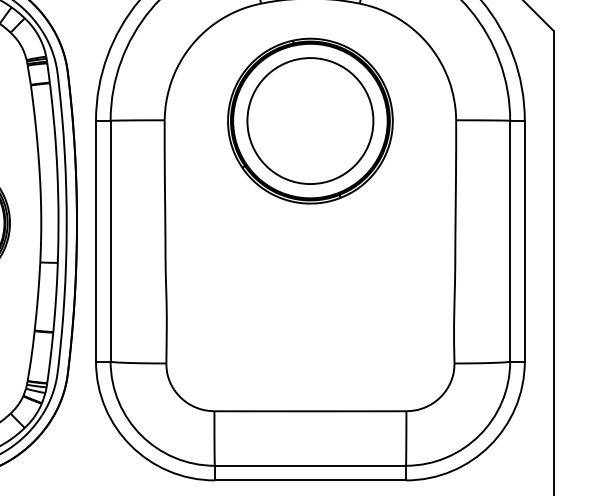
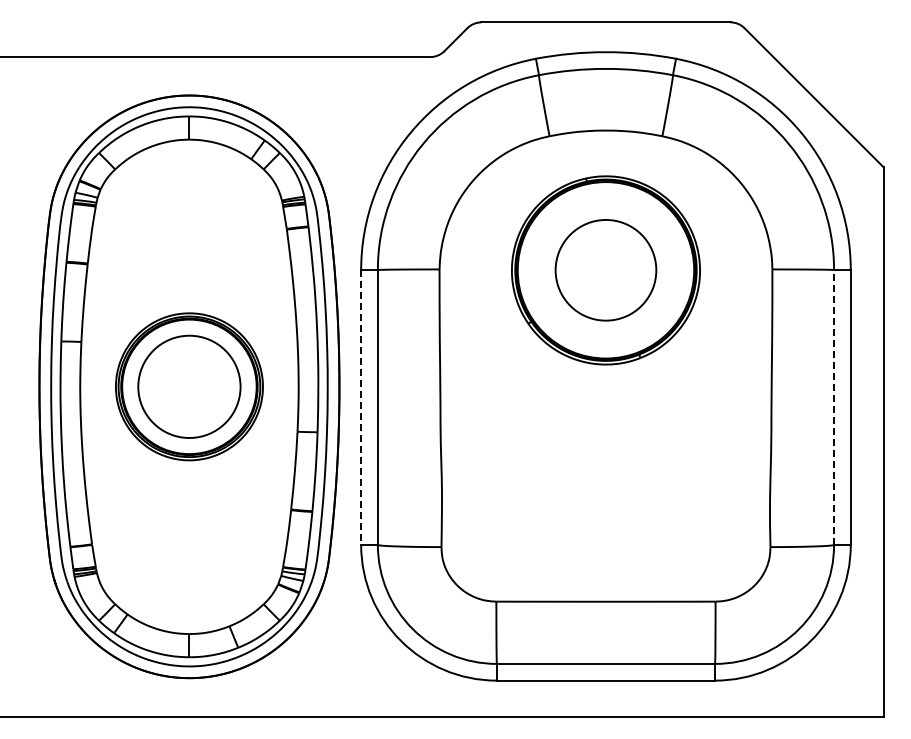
circle: (309, 121) -> (605, 270), size x0.7
line: (510, 240) -> (834, 406), solid -> dashed
line: (96, 241) -> (361, 407), solid -> dashed

